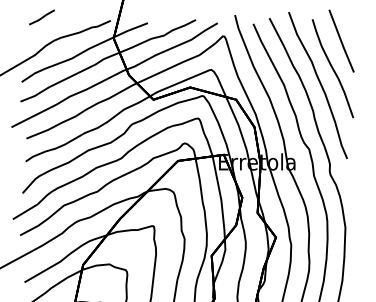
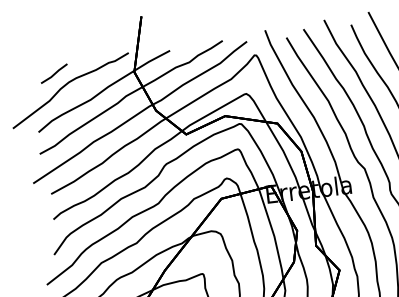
line: (41, 17) -> (53, 73), moved

